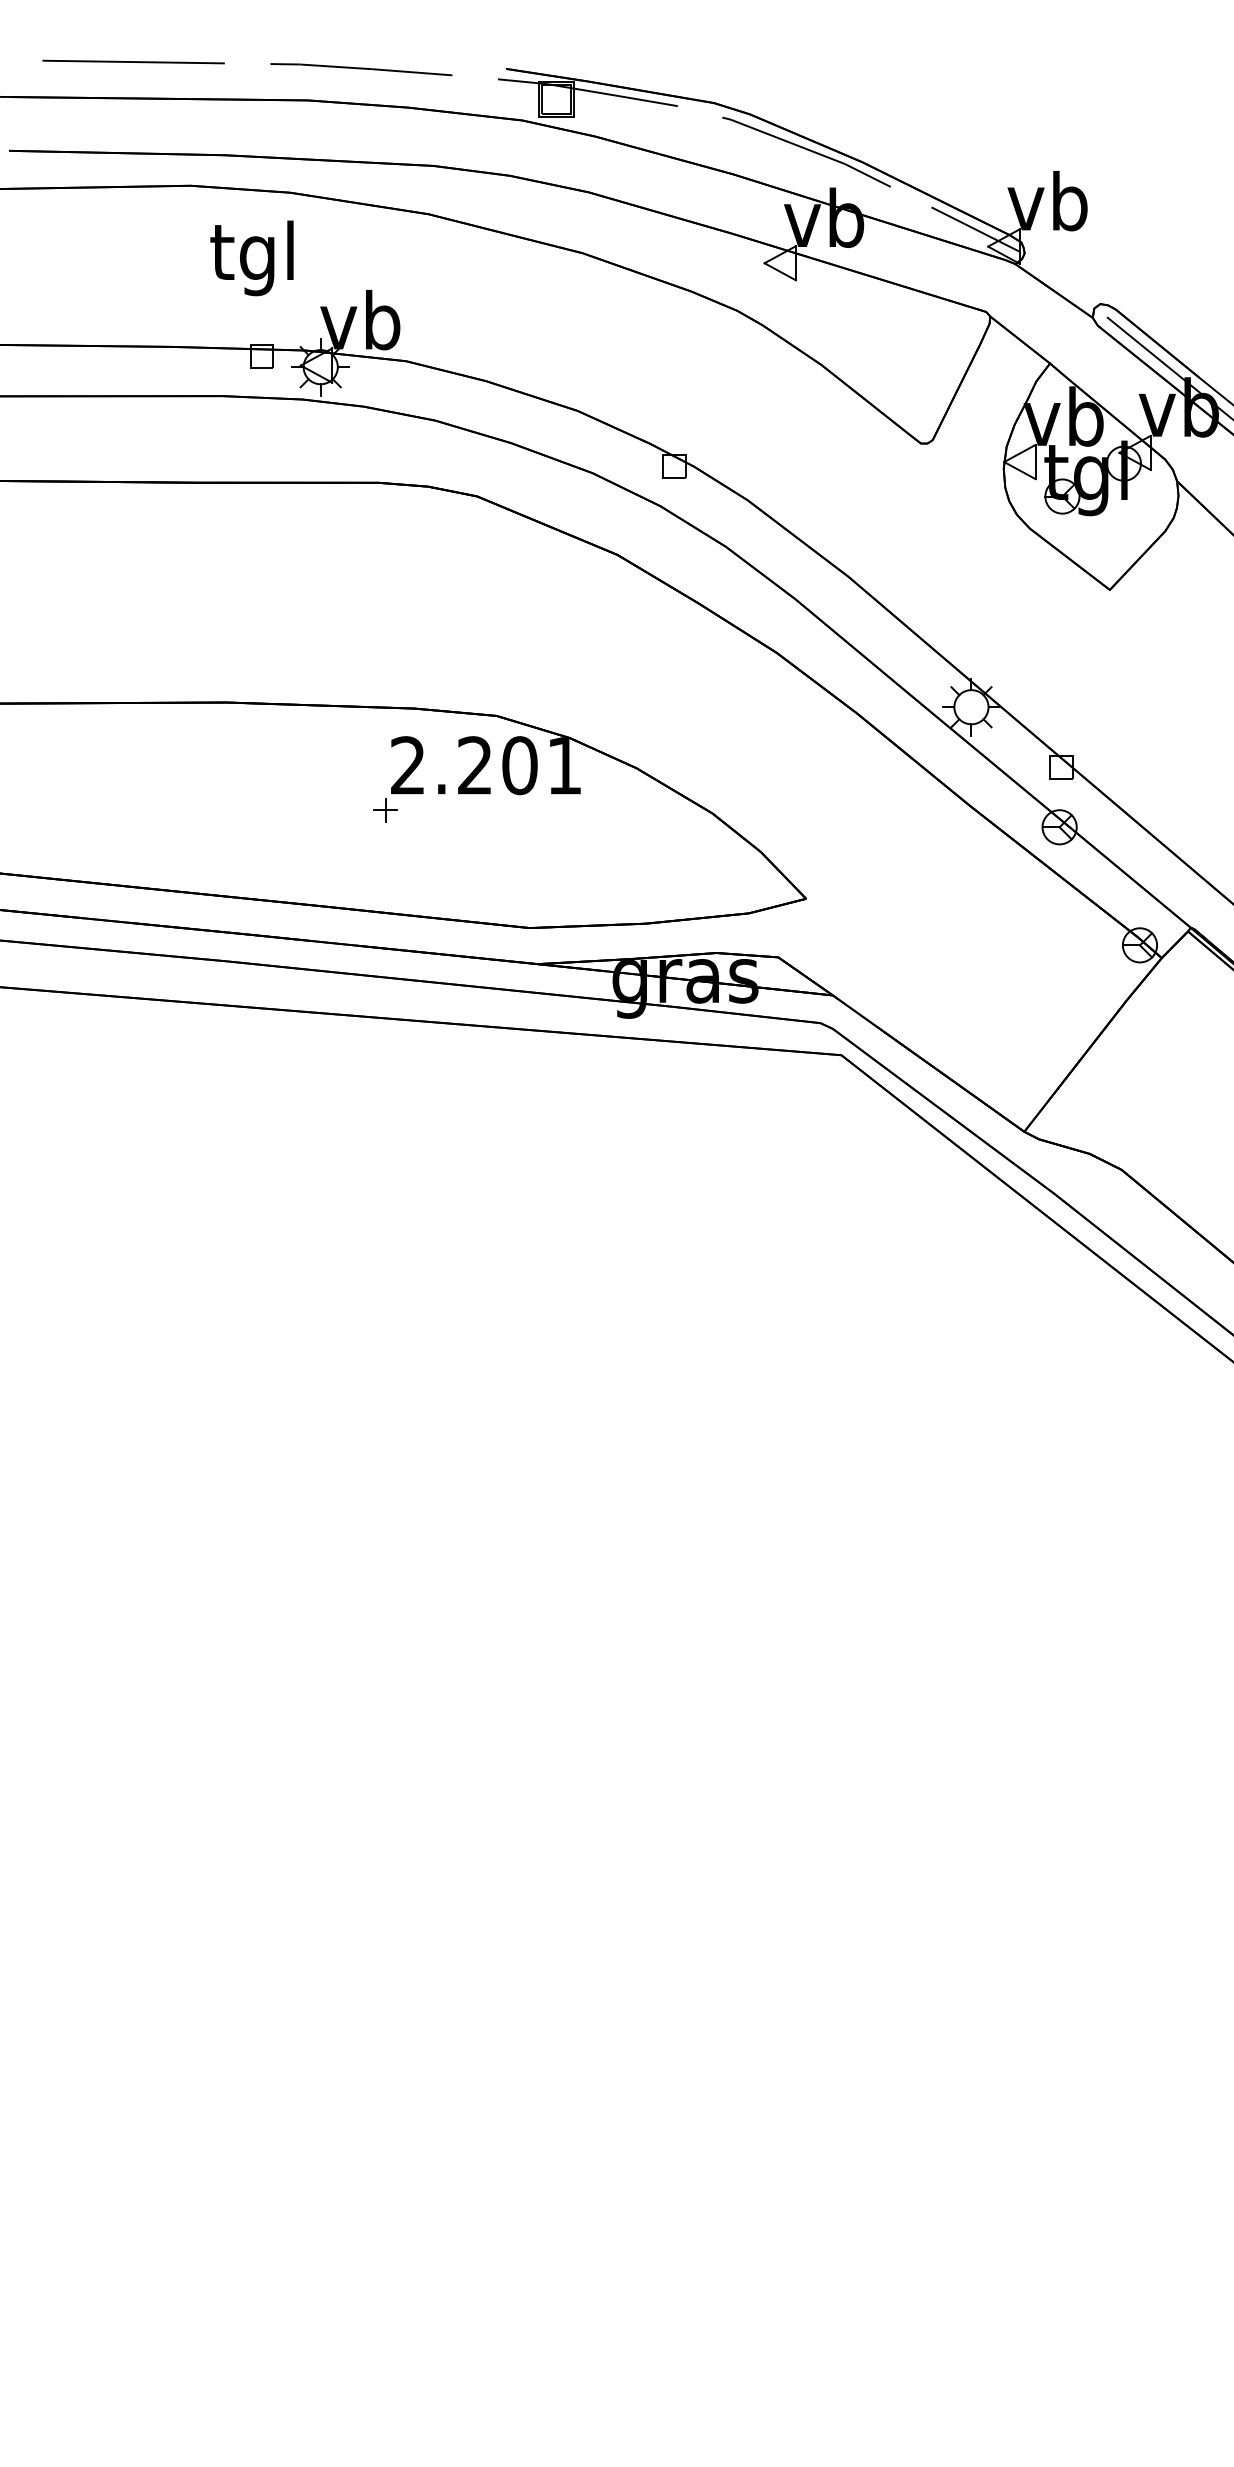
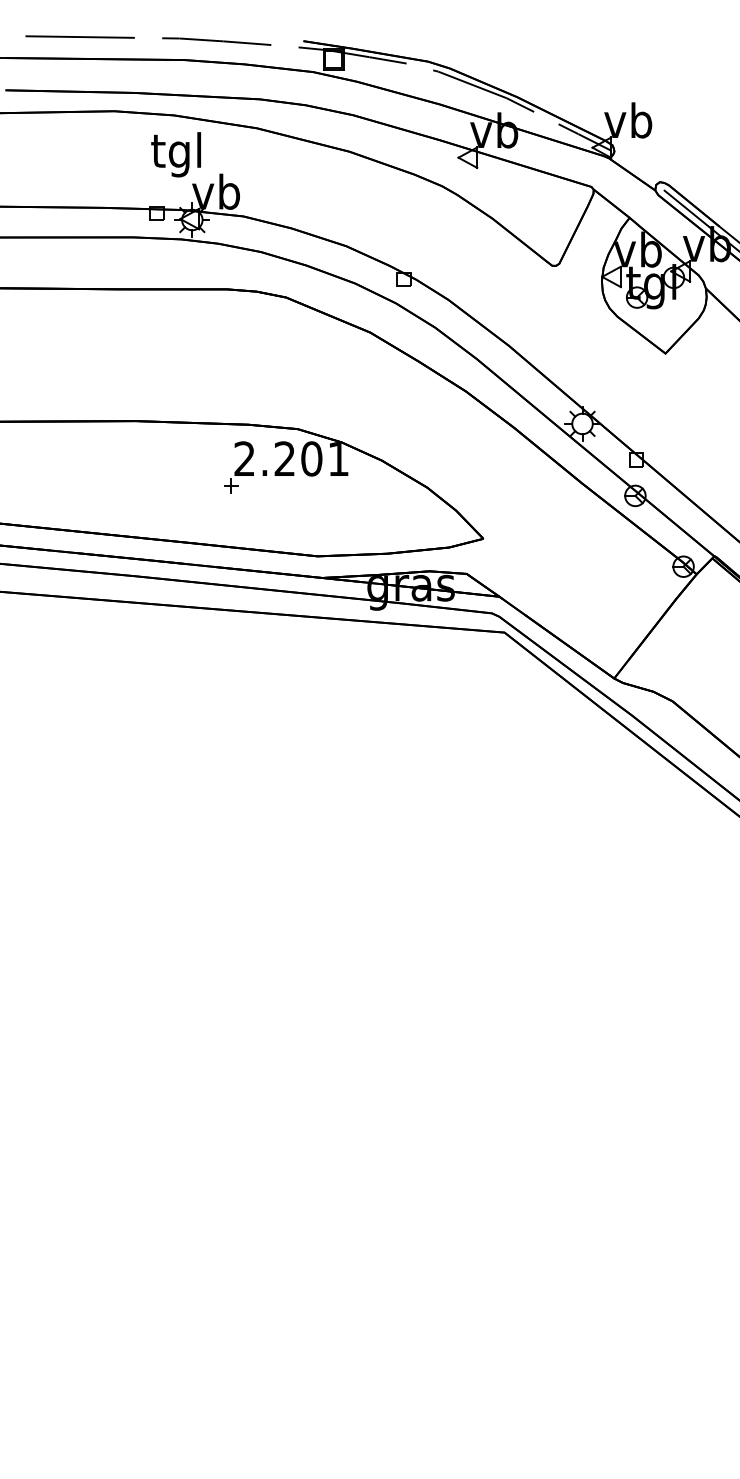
text: (250, 257) -> (175, 154), moved

